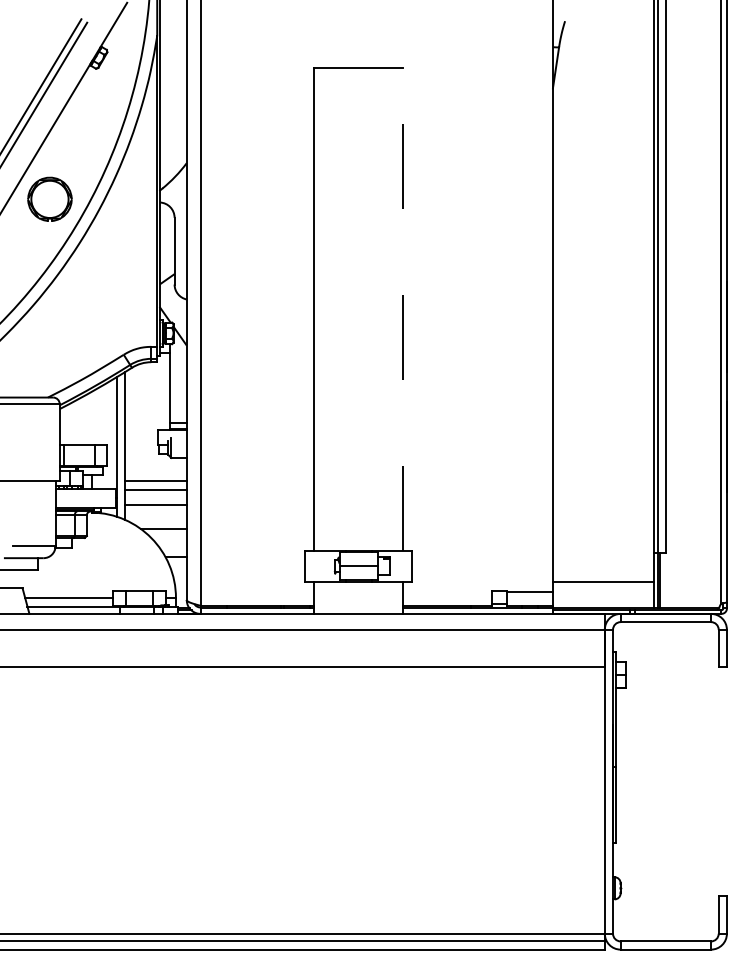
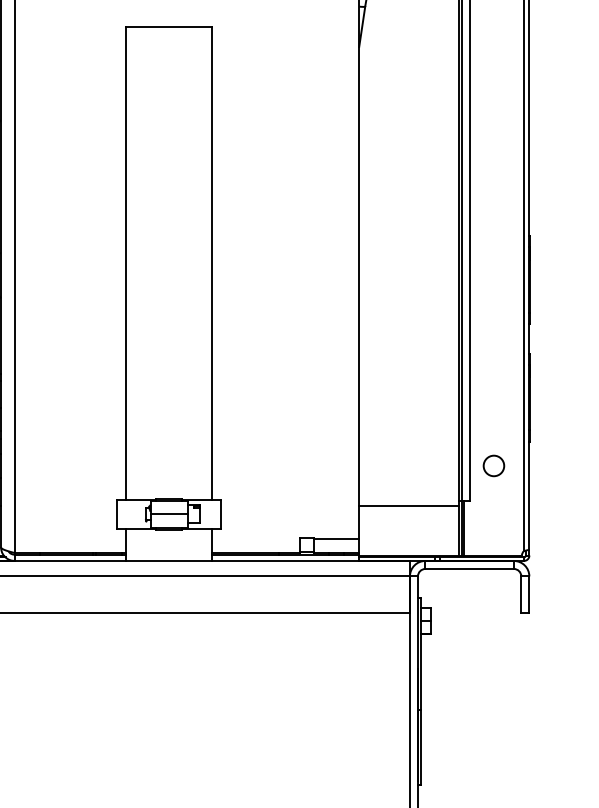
line: (402, 309) -> (212, 263), dashed -> solid
circle: (690, 516) -> (493, 465), added
line: (603, 582) -> (408, 505), moved

